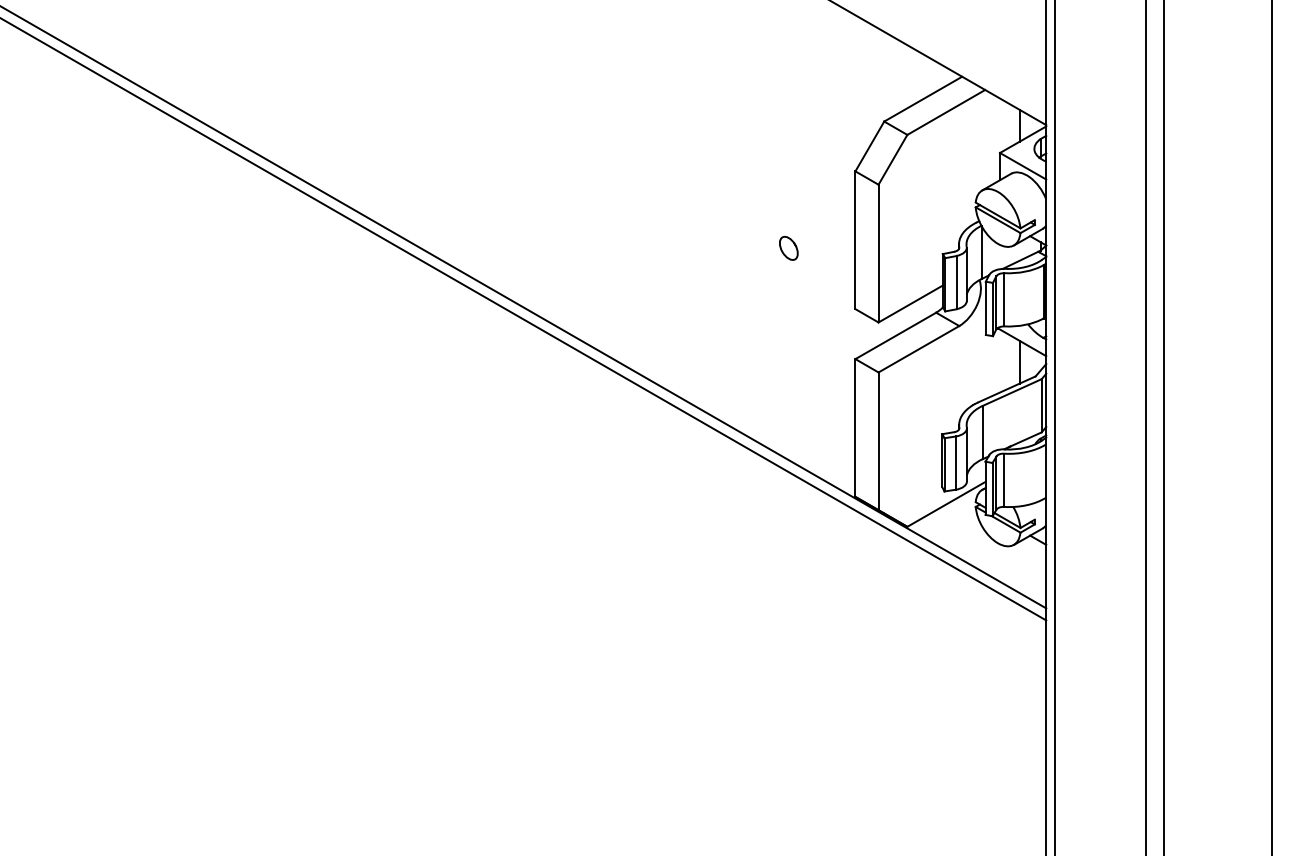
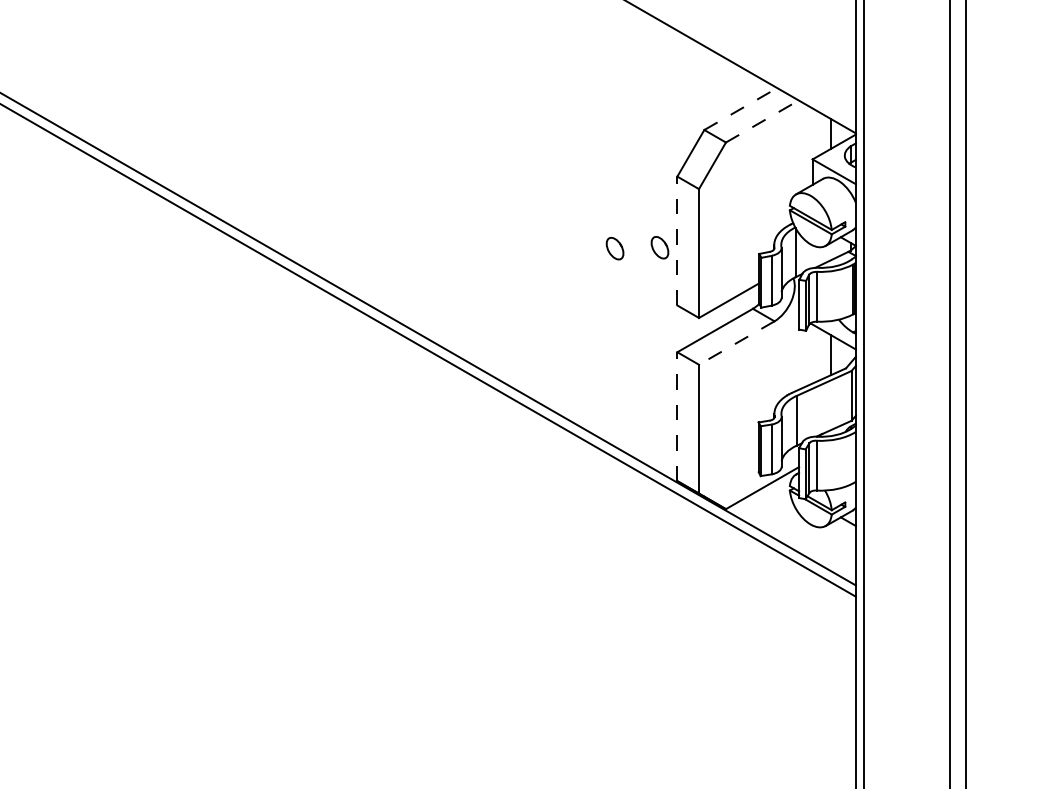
line: (923, 99) -> (741, 109), solid -> dashed
line: (946, 112) -> (762, 121), solid -> dashed
line: (855, 240) -> (677, 241), solid -> dashed
part: (836, 246) -> (659, 246), added
line: (918, 349) -> (736, 343), solid -> dashed
line: (855, 427) -> (677, 416), solid -> dashed

